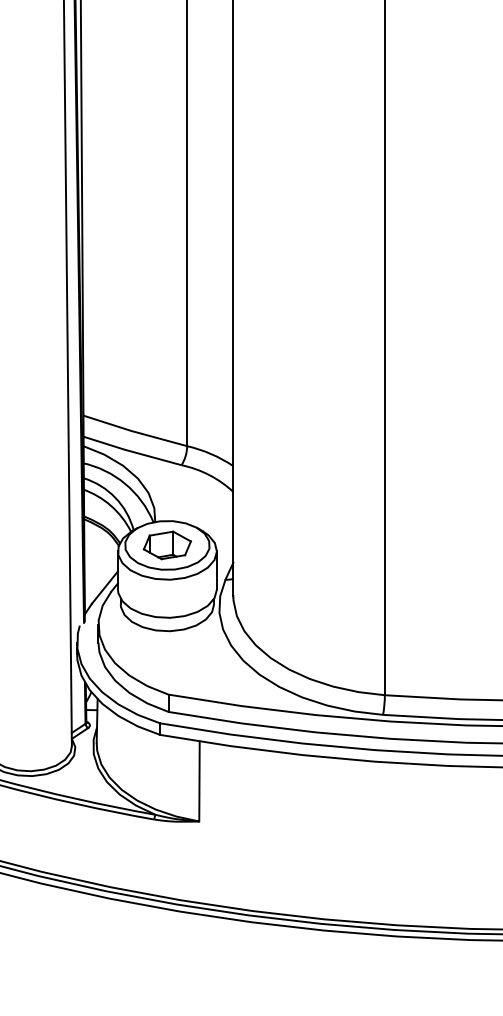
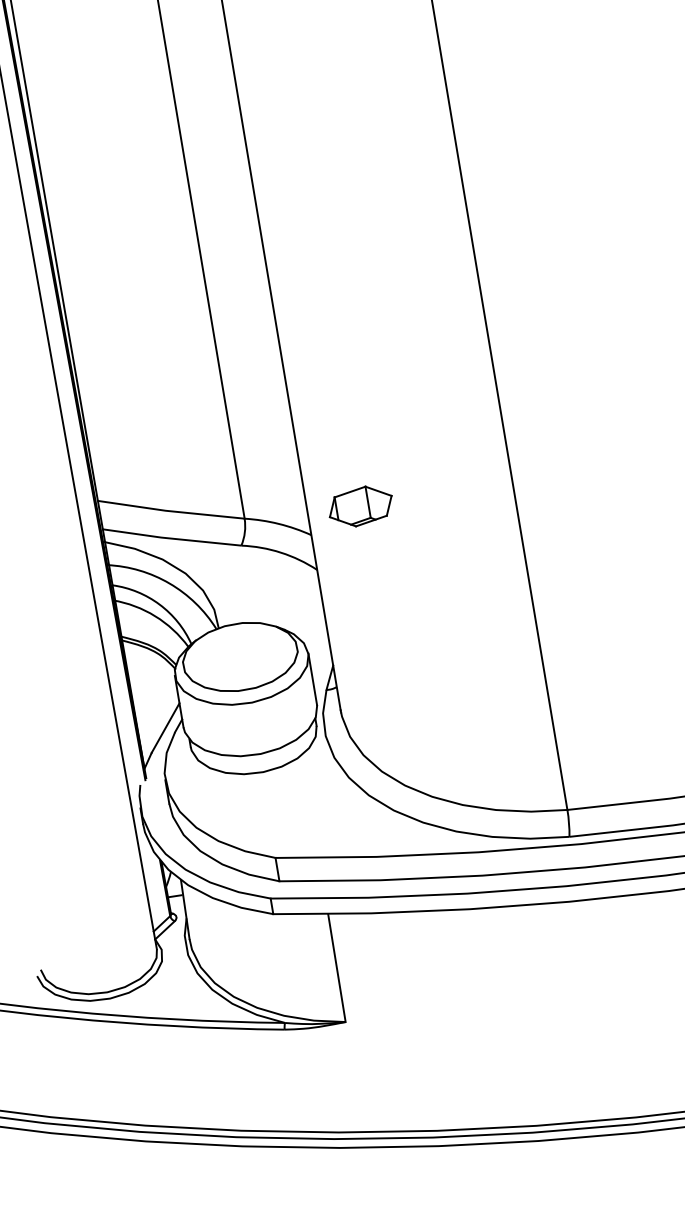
part: (166, 545) -> (359, 506), moved

